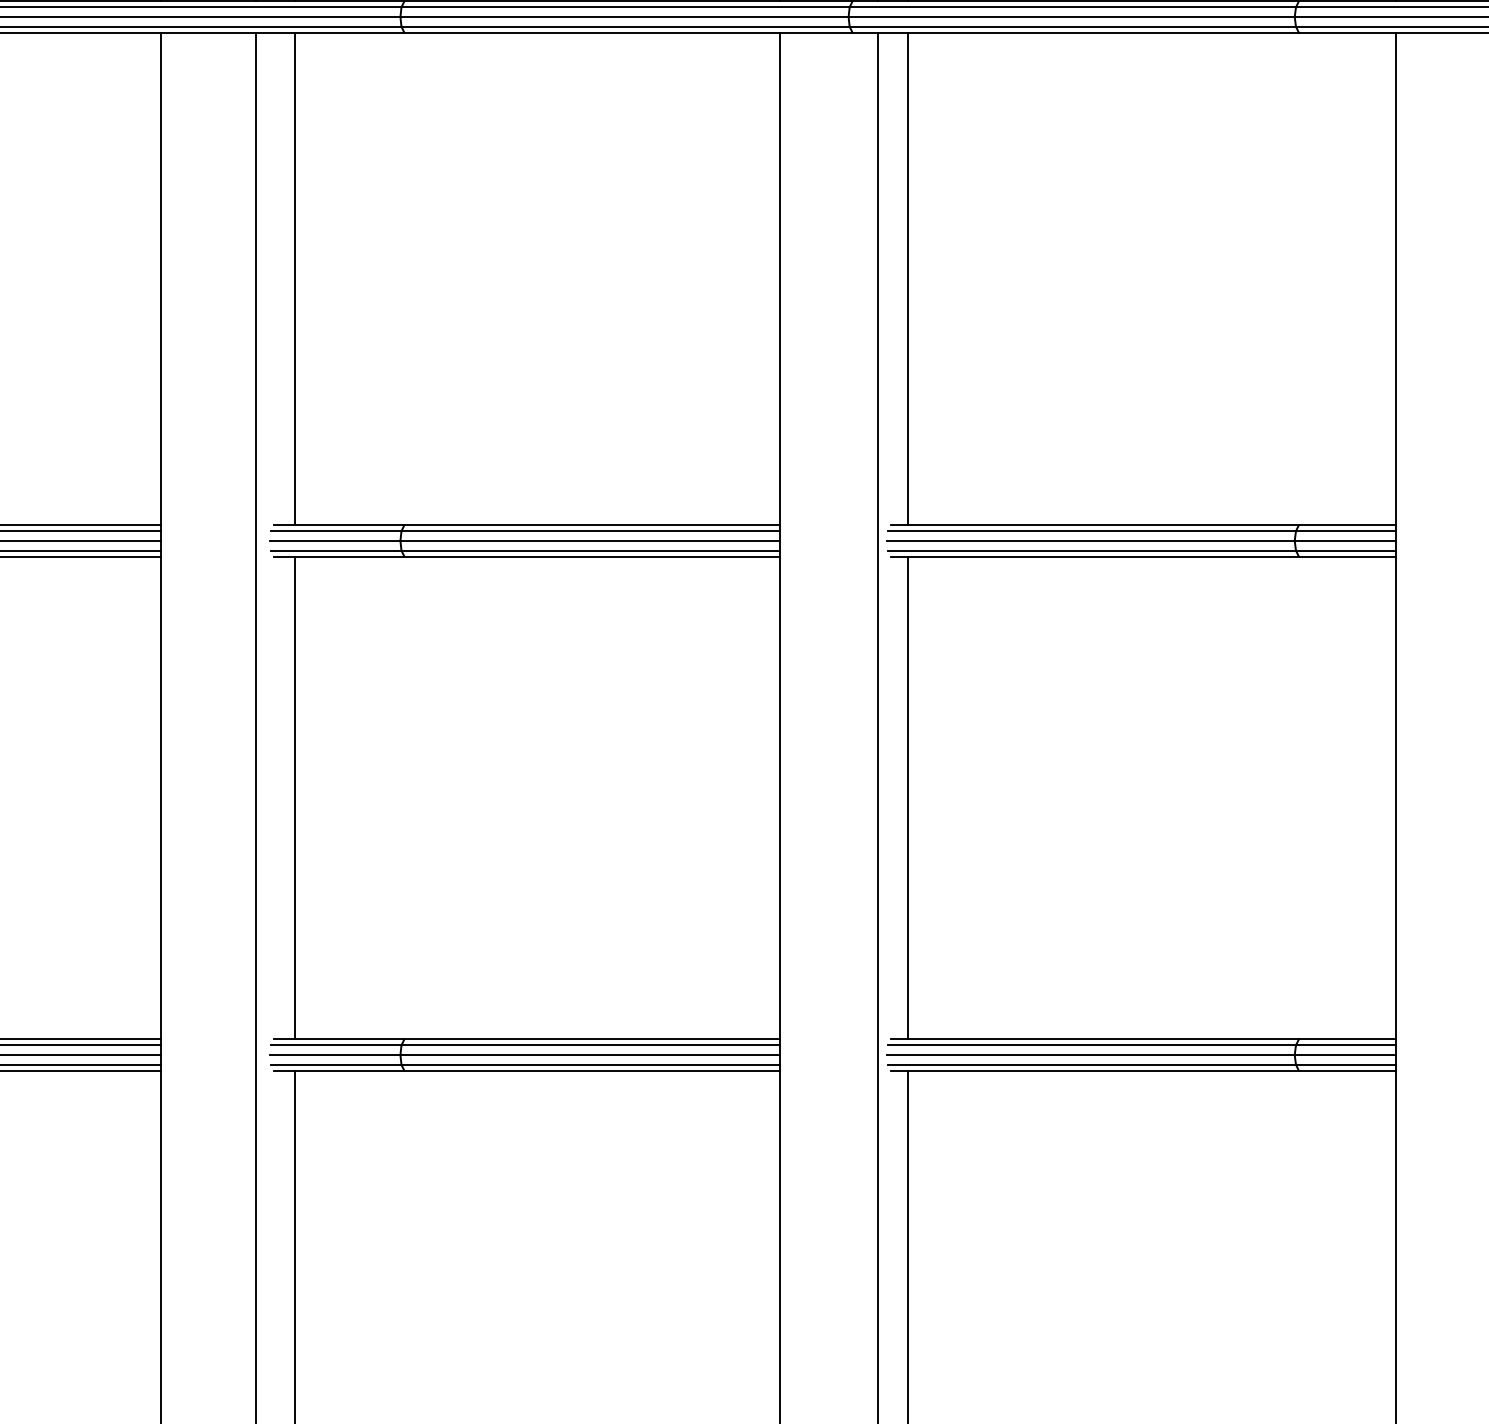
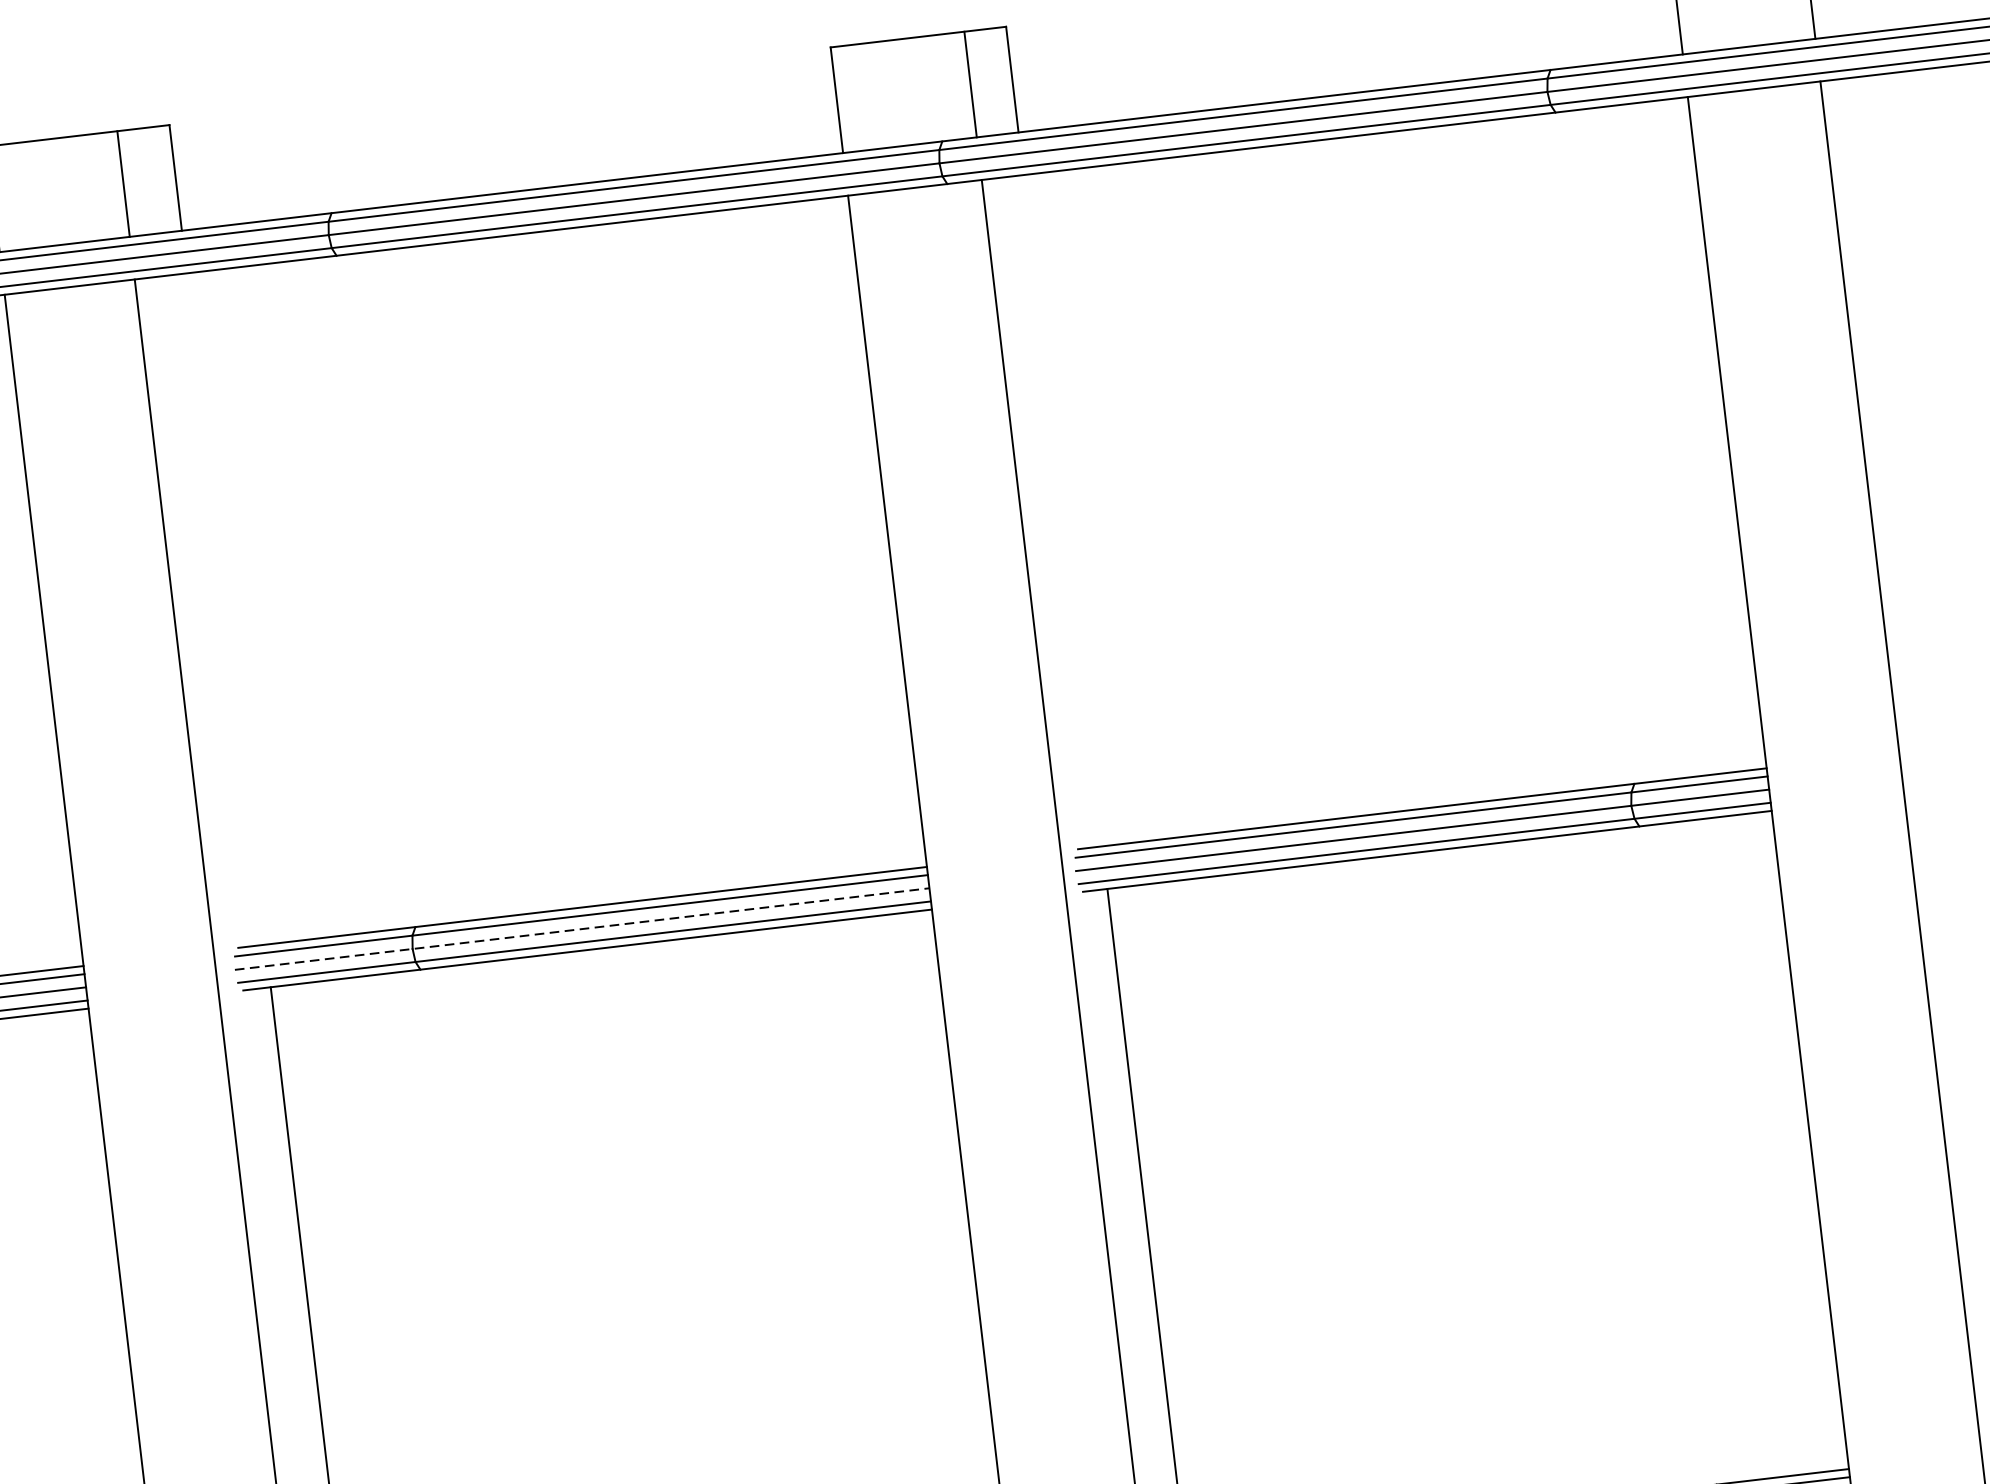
line: (294, 278) -> (226, 608), removed
line: (908, 278) -> (1062, 510), removed
line: (524, 540) -> (581, 928), solid -> dashed

